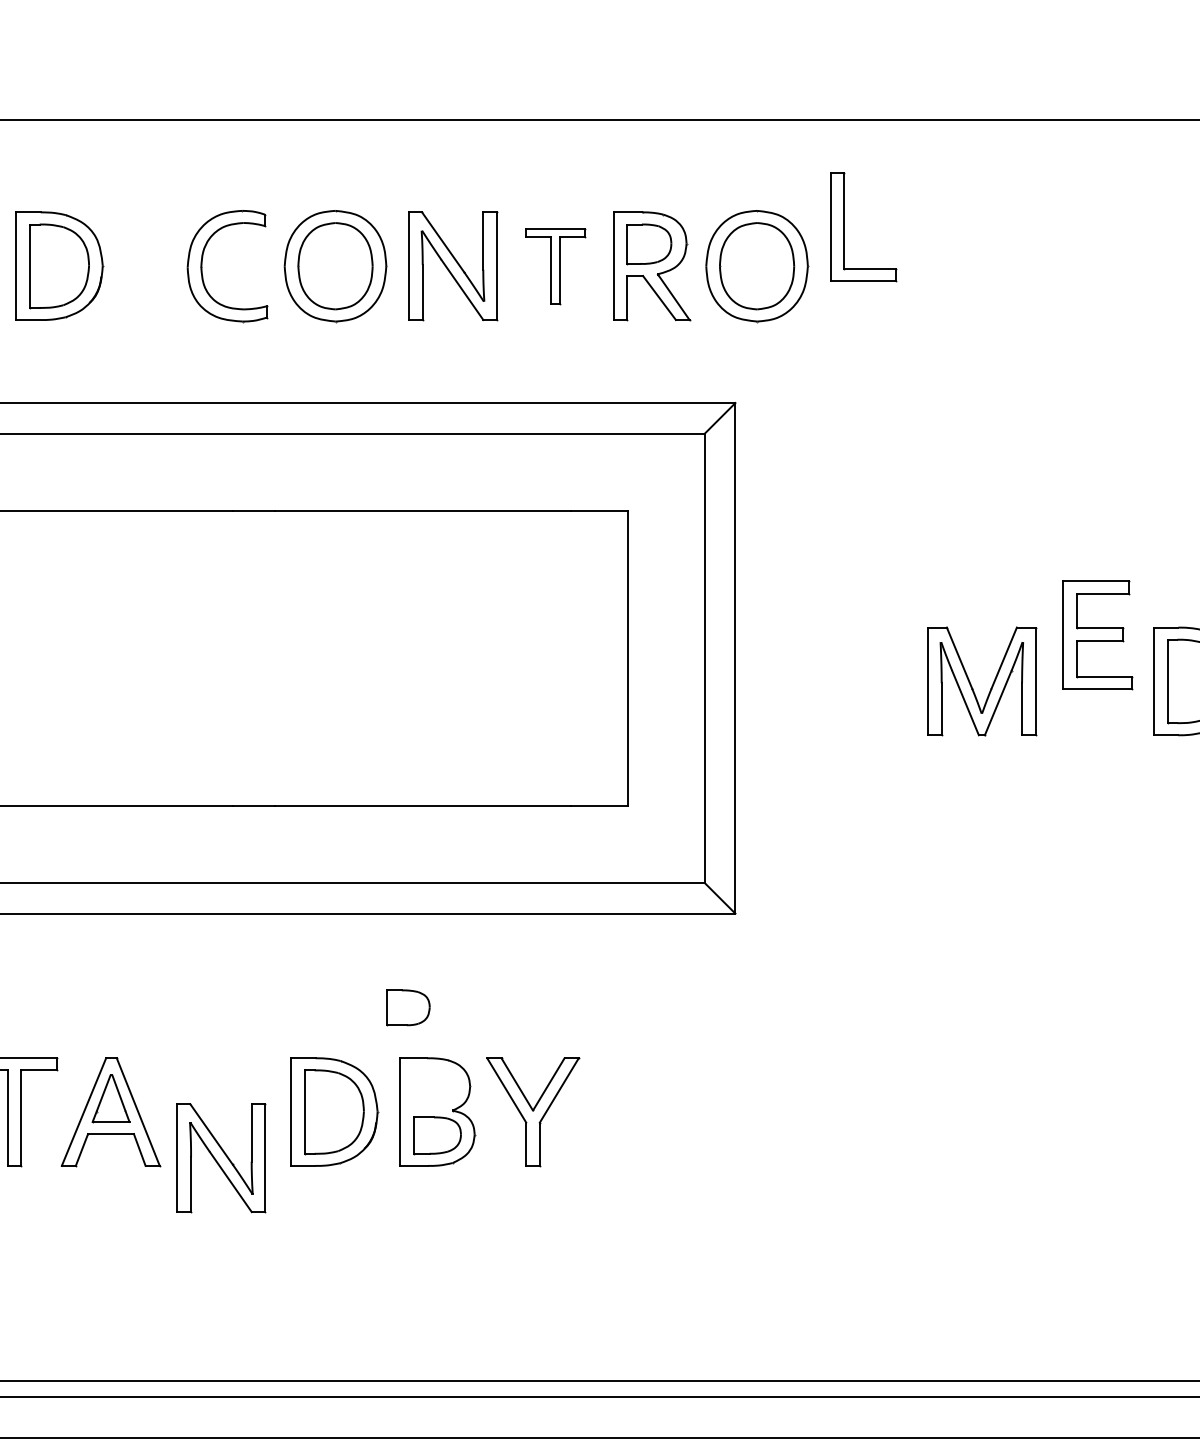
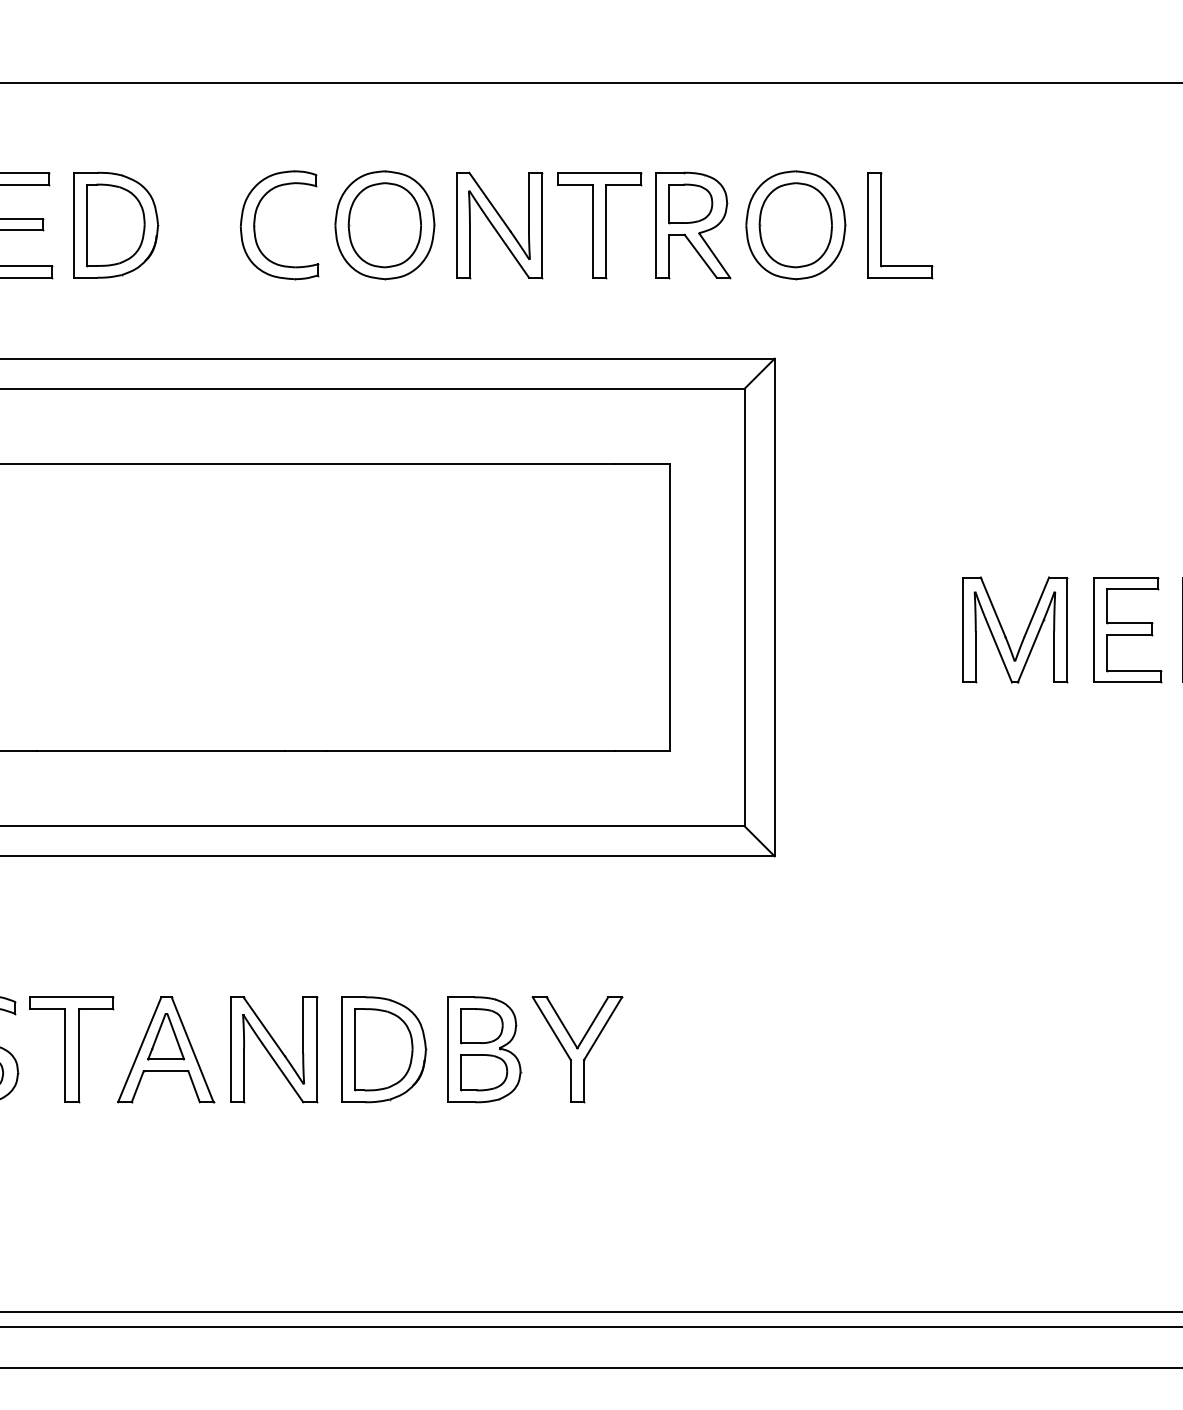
part: (844, 227) -> (881, 225), moved
part: (555, 266) -> (599, 225), size x1.43
part: (1097, 635) -> (1127, 630), moved
part: (407, 1008) -> (481, 1026), moved
part: (222, 1157) -> (274, 1049), moved

